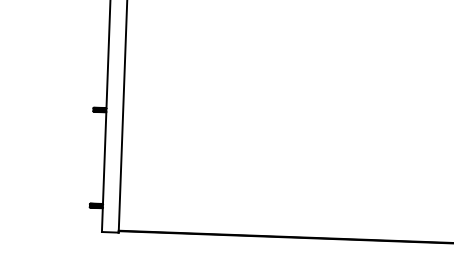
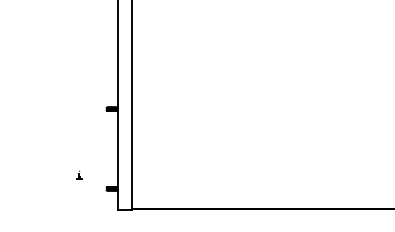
part: (57, 187) -> (79, 174), added

